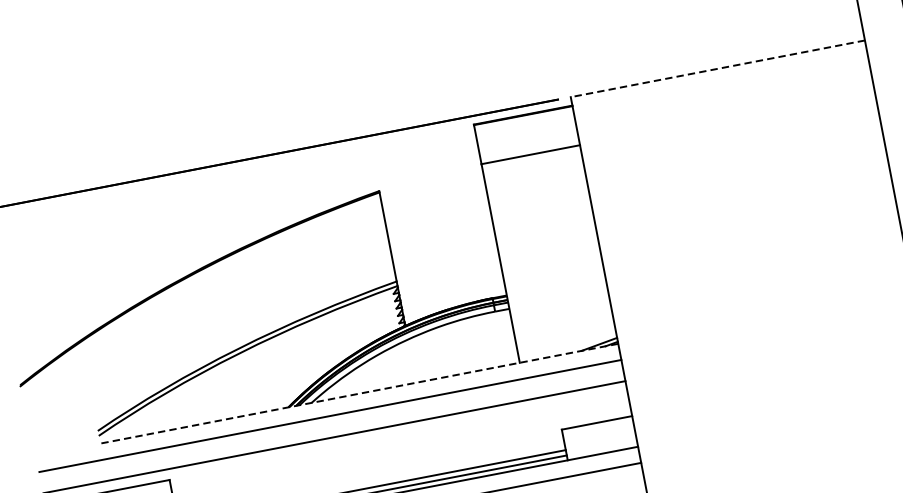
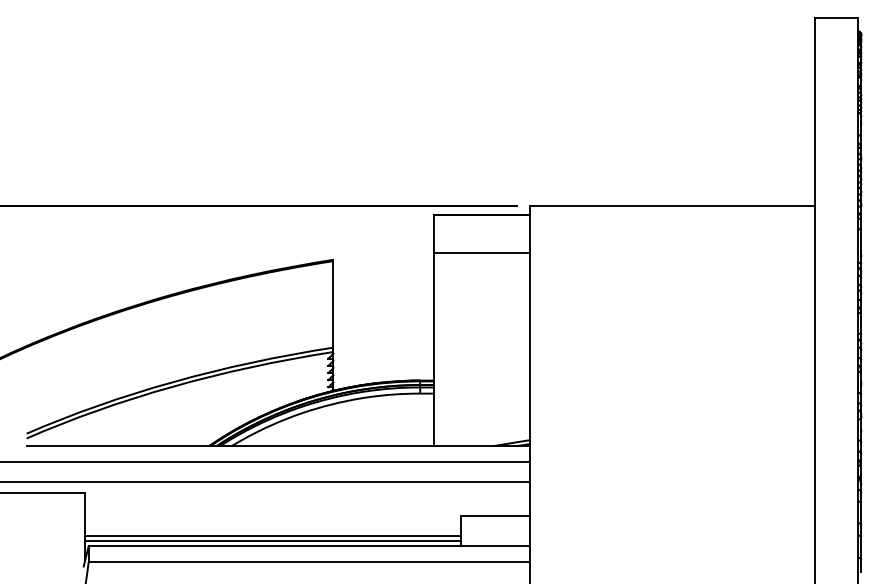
line: (717, 68) -> (672, 206), dashed -> solid
line: (359, 393) -> (278, 445), dashed -> solid

